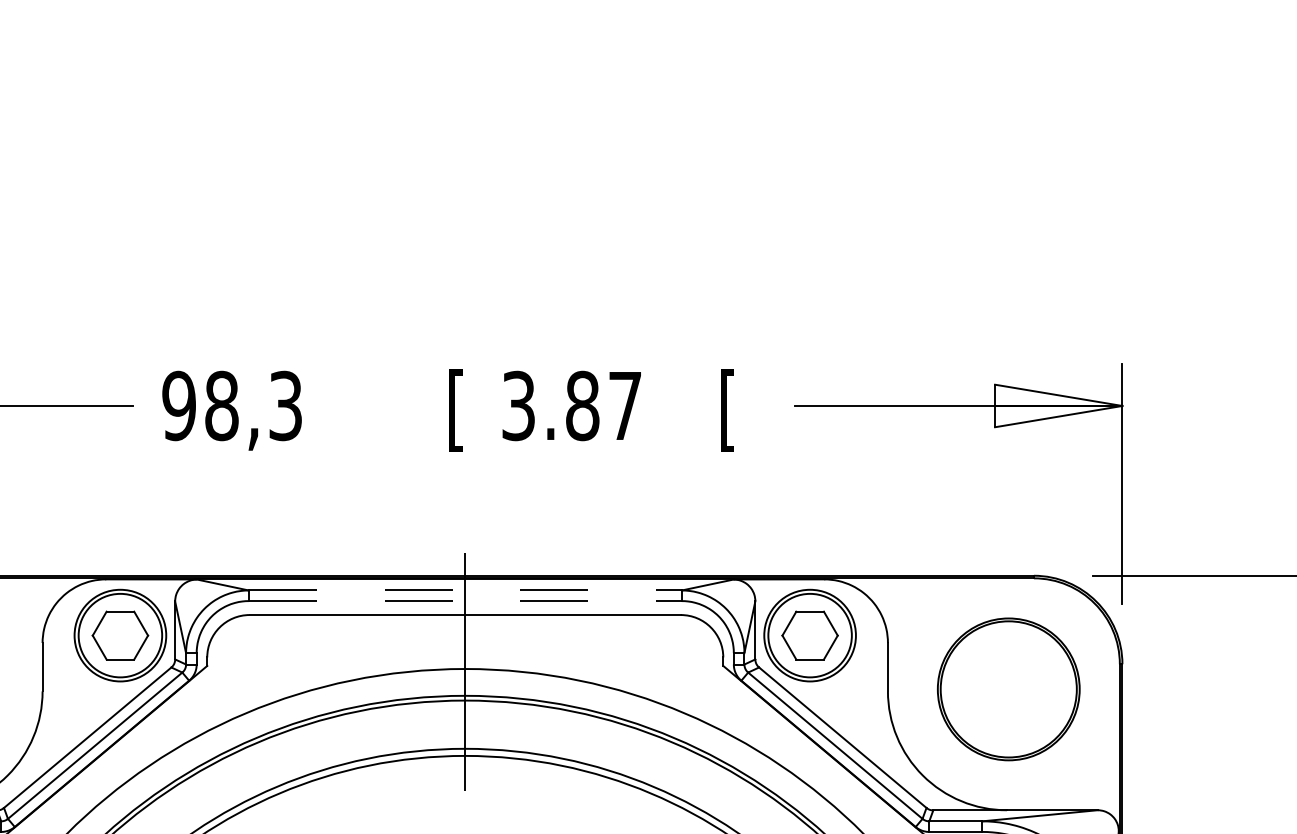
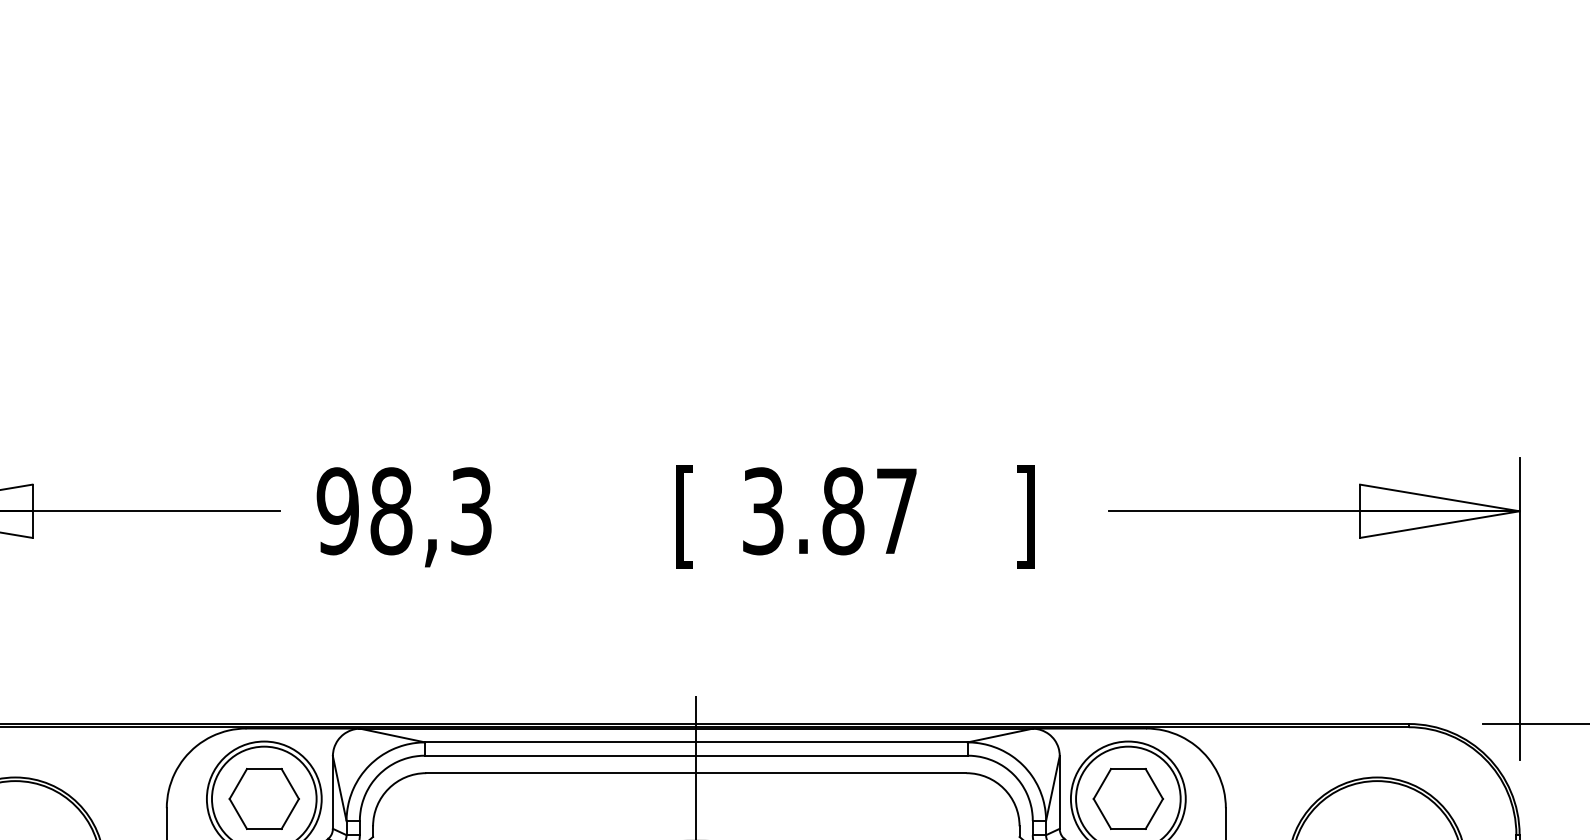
text: (727, 410) -> (1024, 516), [ -> ]
line: (465, 590) -> (696, 742), dashed -> solid
line: (465, 601) -> (696, 756), dashed -> solid

